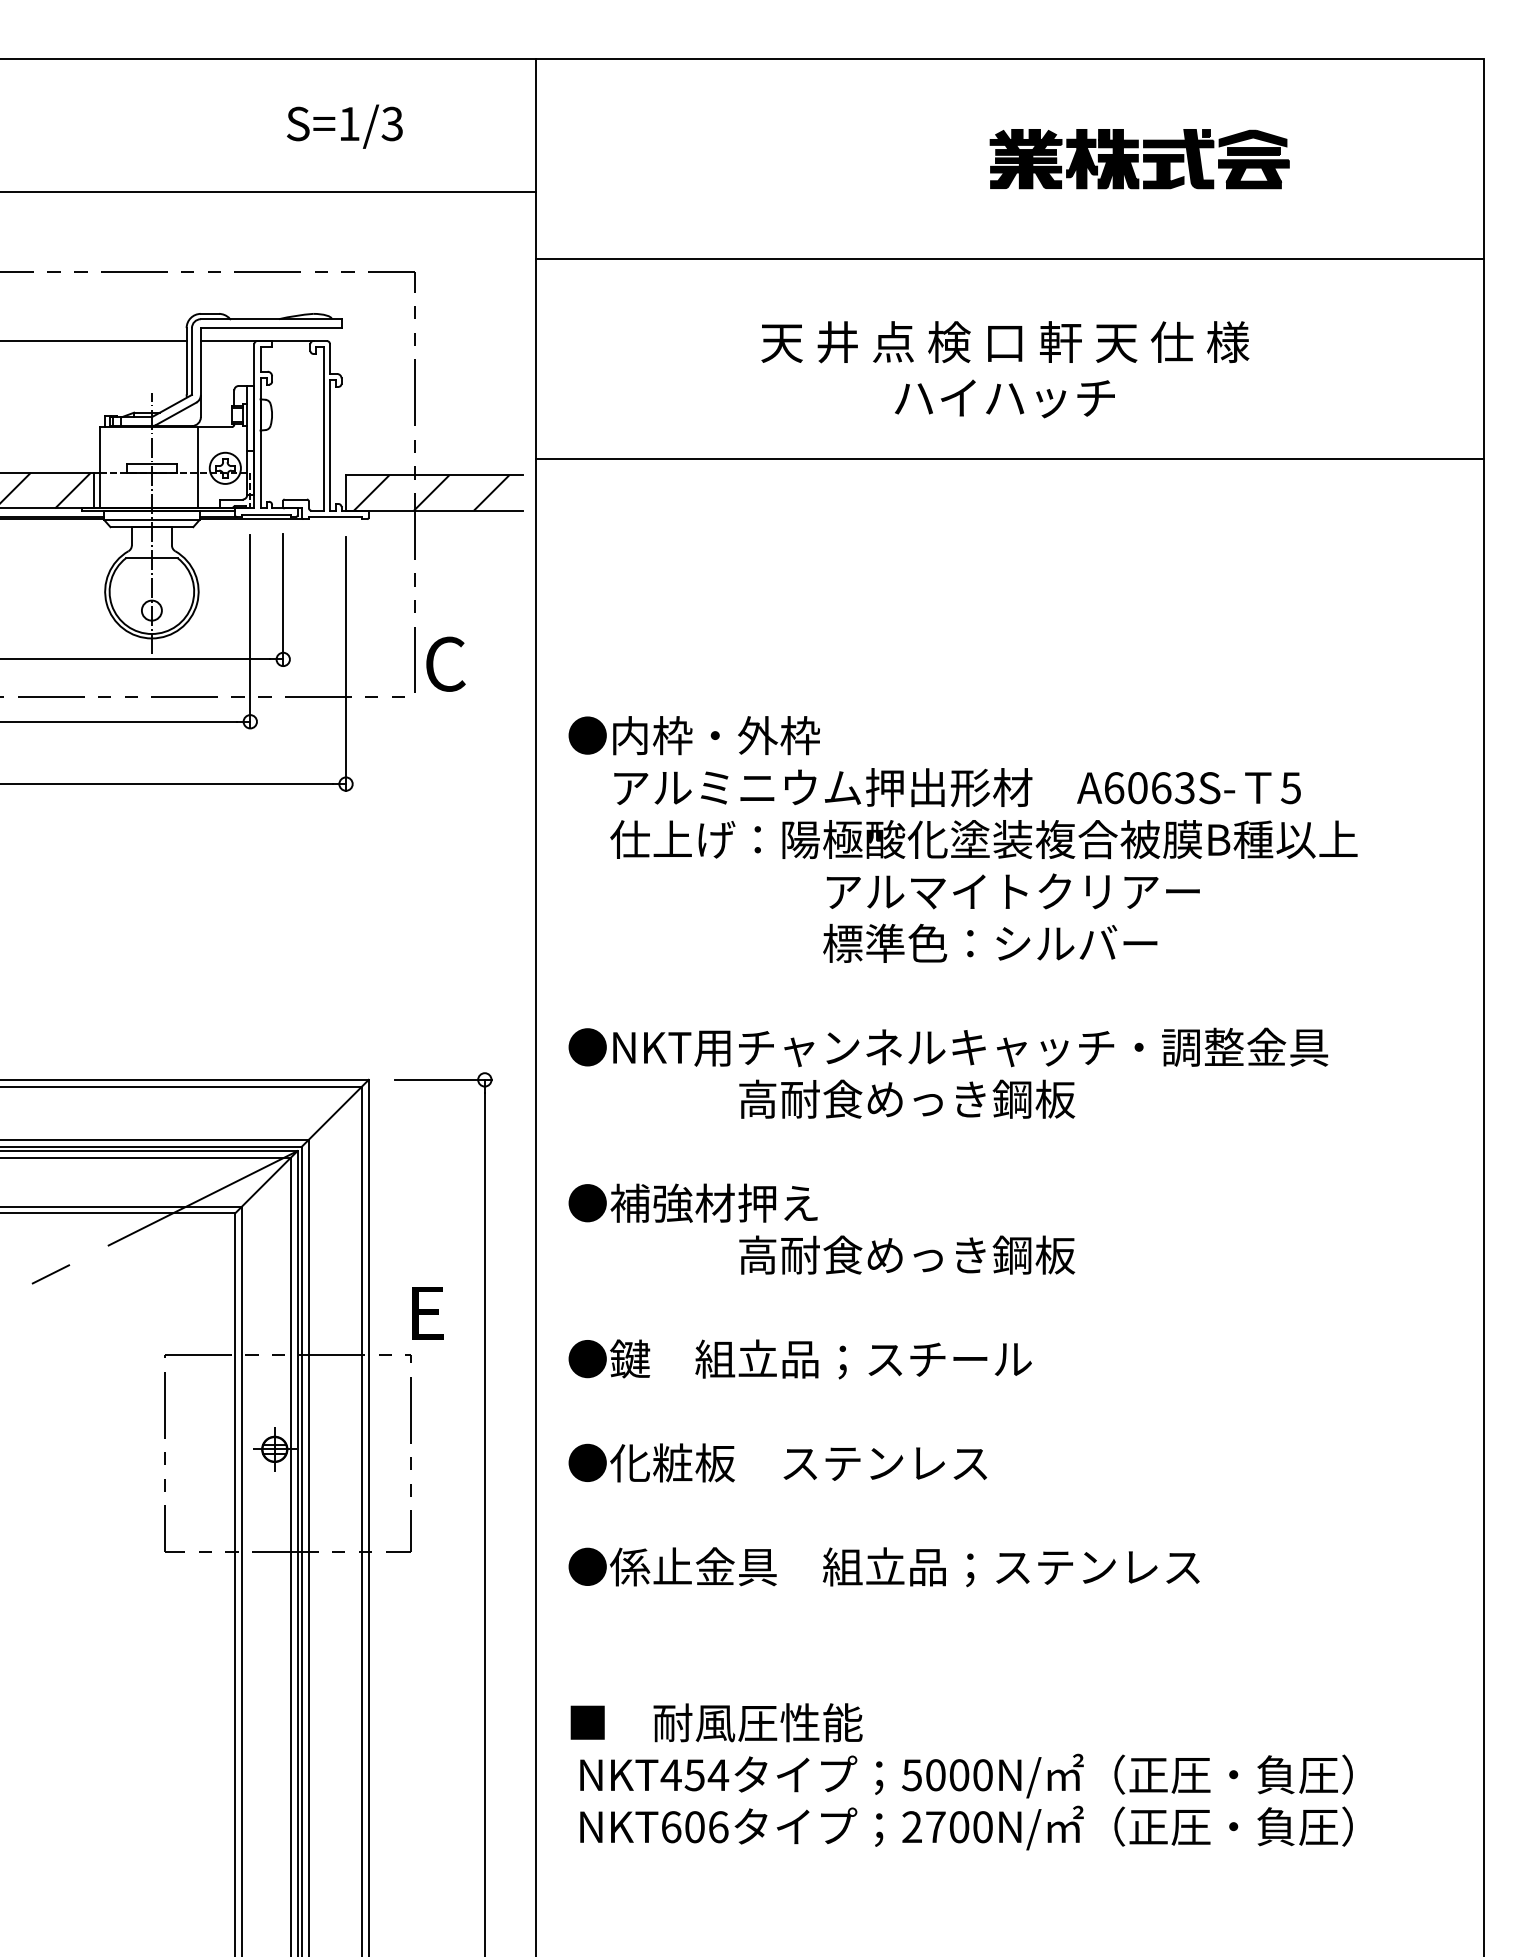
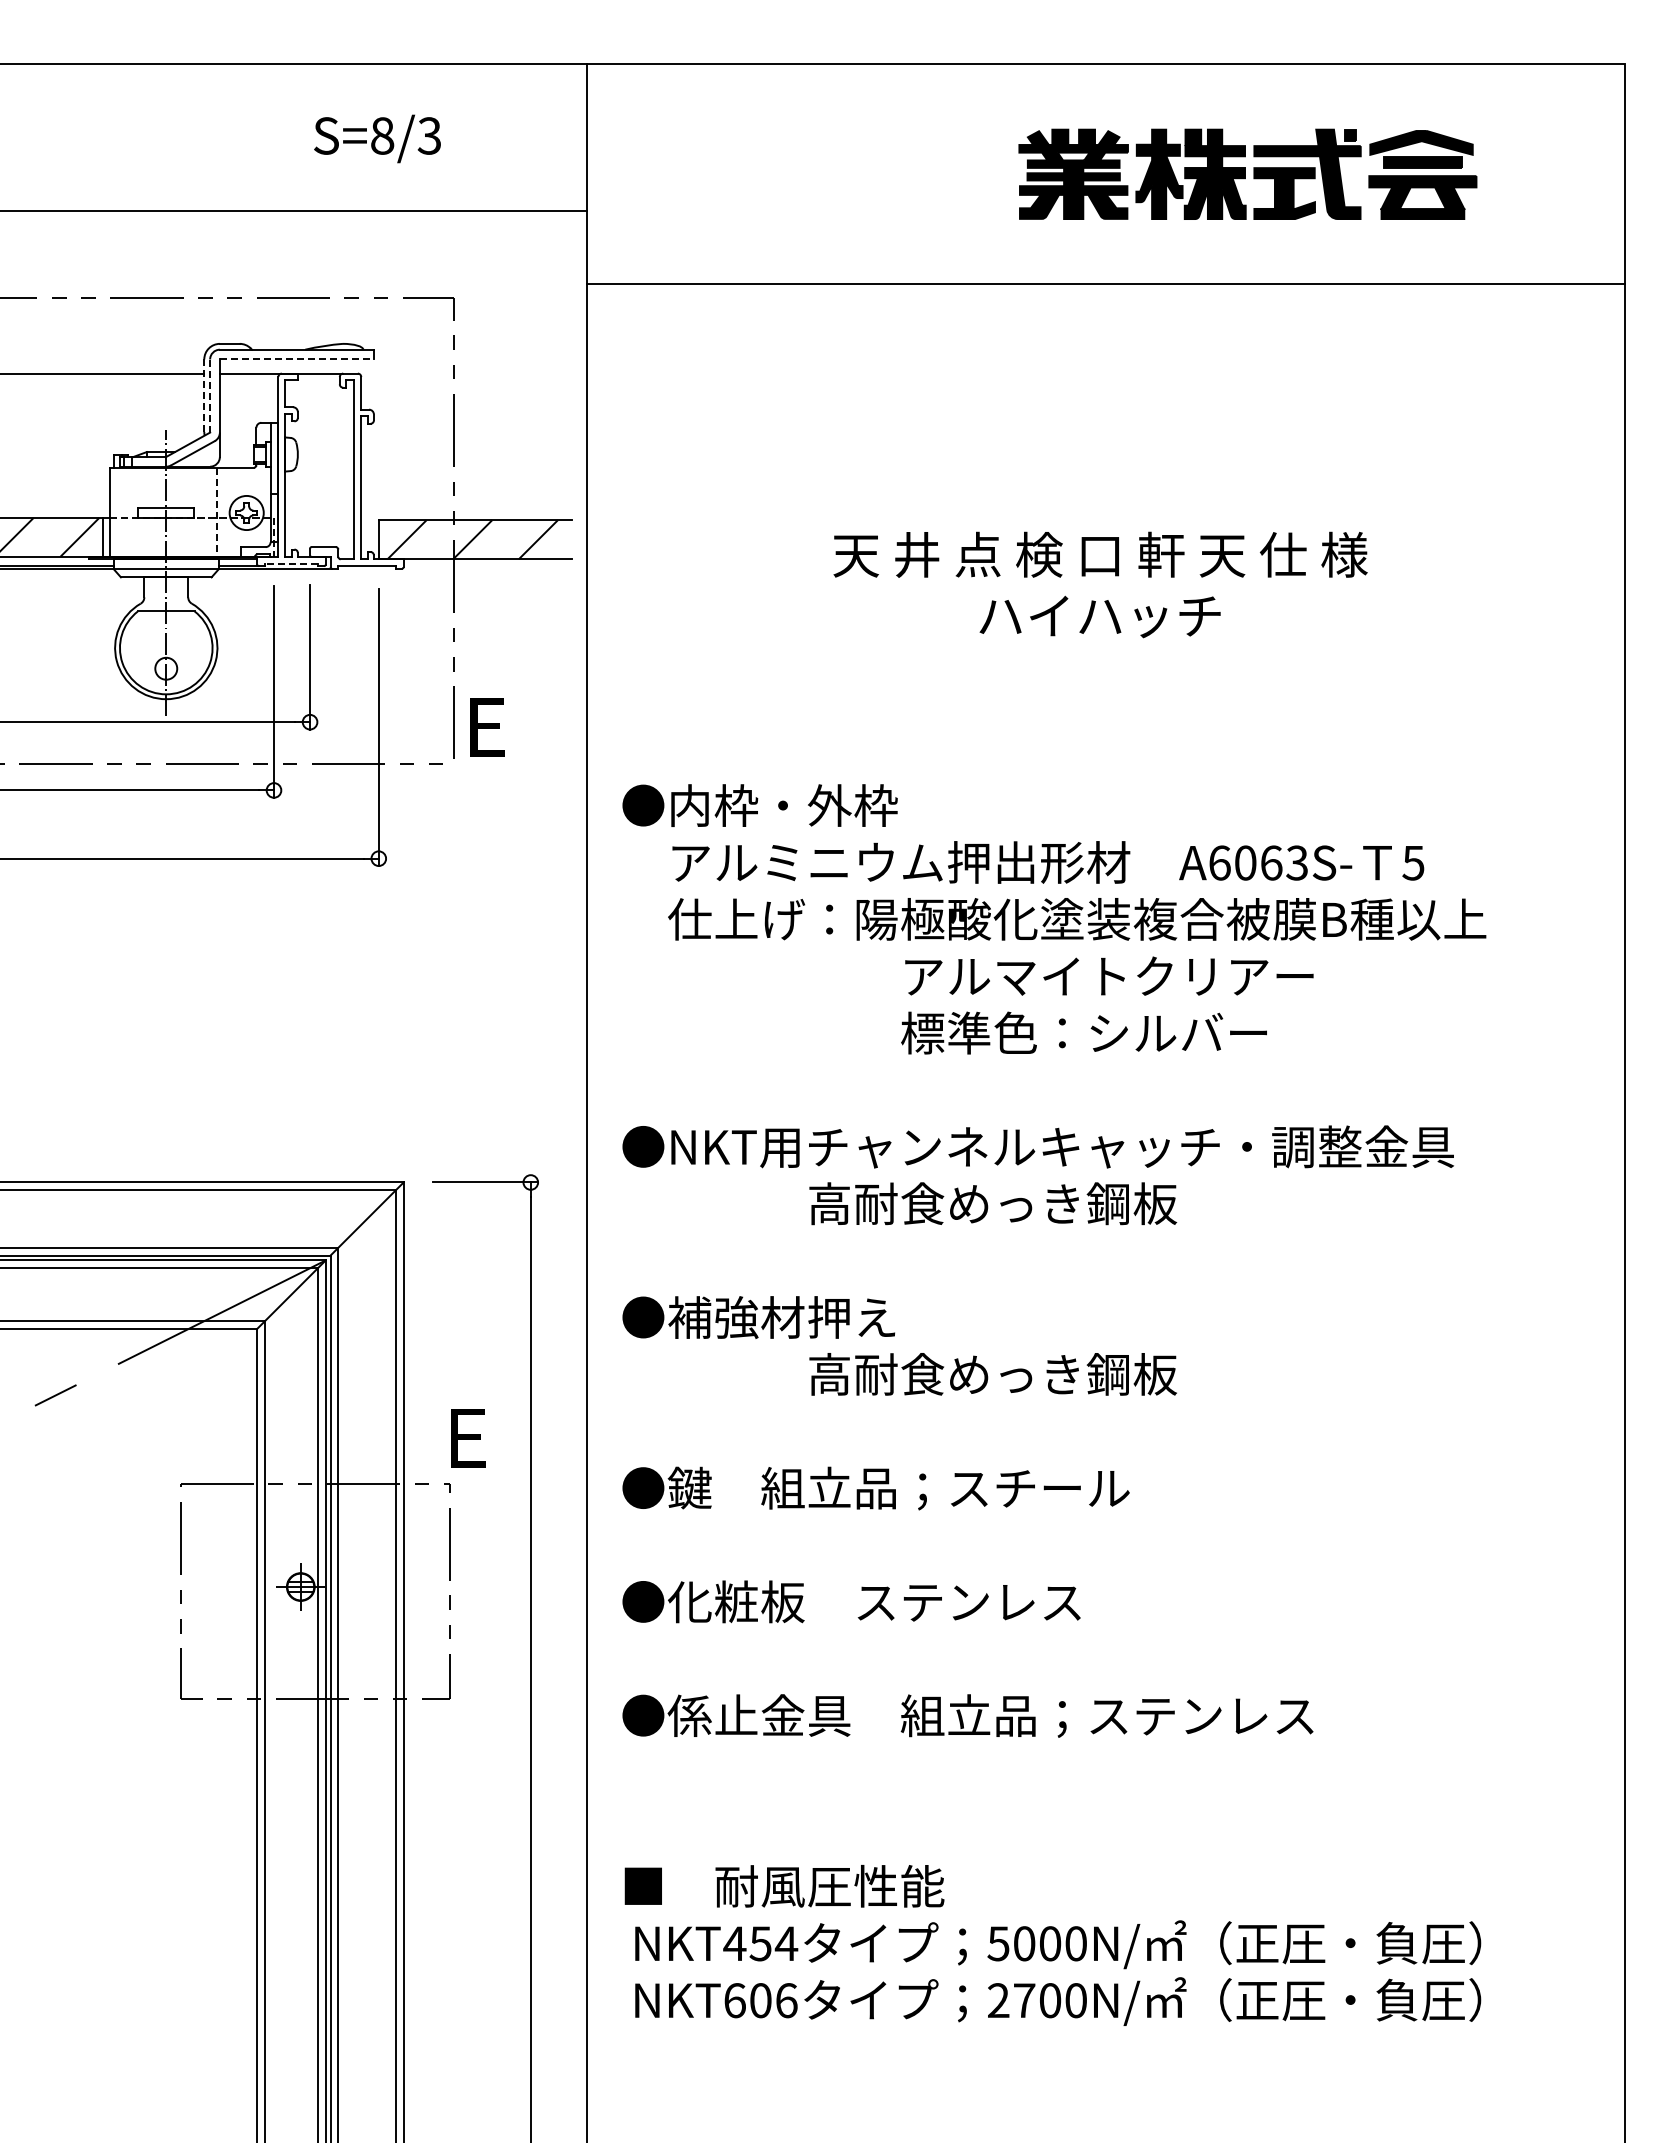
text: (349, 123) -> (382, 135), S=1/3 -> S=8/3
part: (1139, 159) -> (1247, 174), size x1.4
line: (271, 328) -> (297, 359), solid -> dashed
line: (186, 361) -> (204, 396), solid -> dashed
line: (192, 361) -> (210, 396), solid -> dashed
text: (1005, 369) -> (1100, 584), moved
line: (1009, 458) -> (1105, 502), removed
line: (198, 467) -> (217, 512), solid -> dashed
line: (266, 514) -> (291, 563), solid -> dashed
text: (445, 664) -> (487, 727), C -> E

